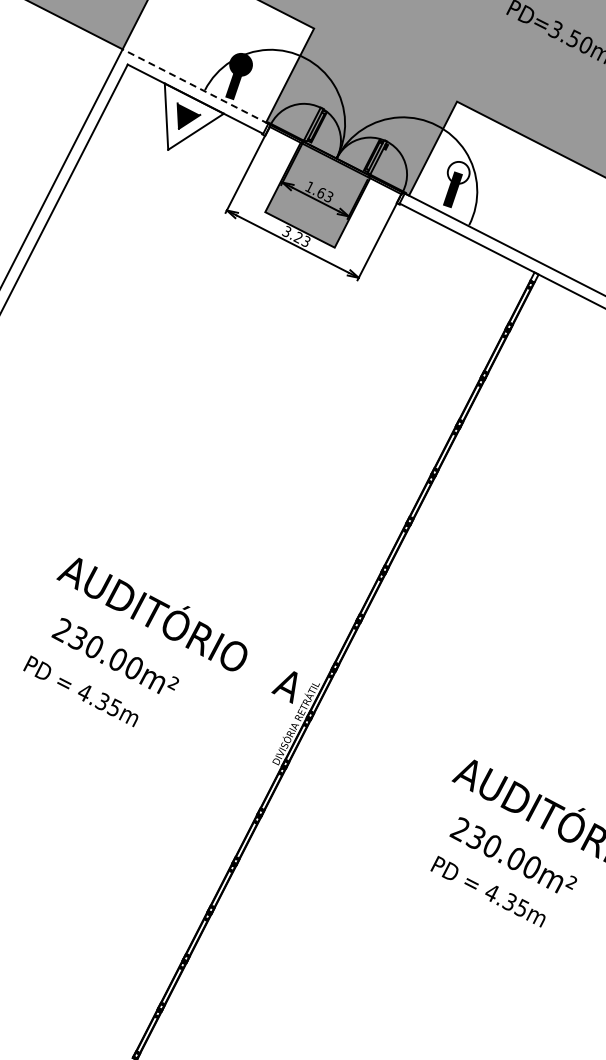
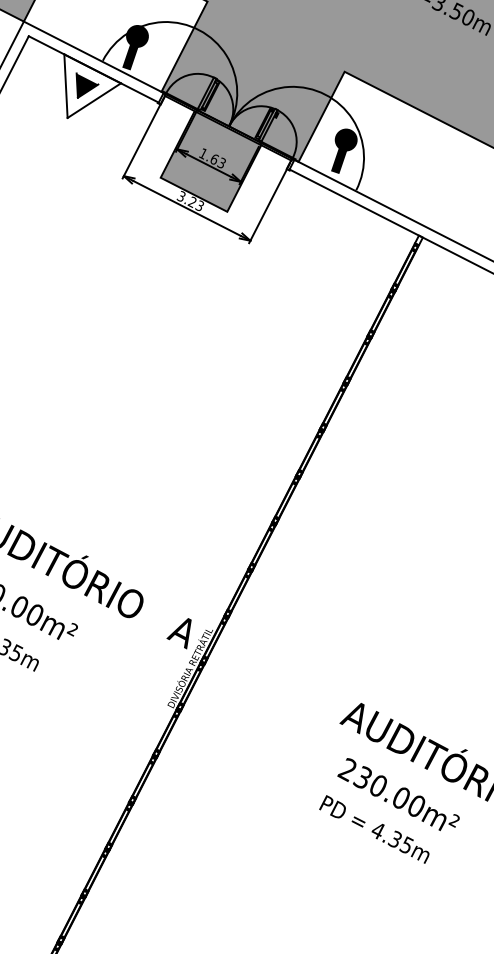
line: (195, 86) -> (93, 57), dashed -> solid
fill: (458, 172) -> (346, 139), added

